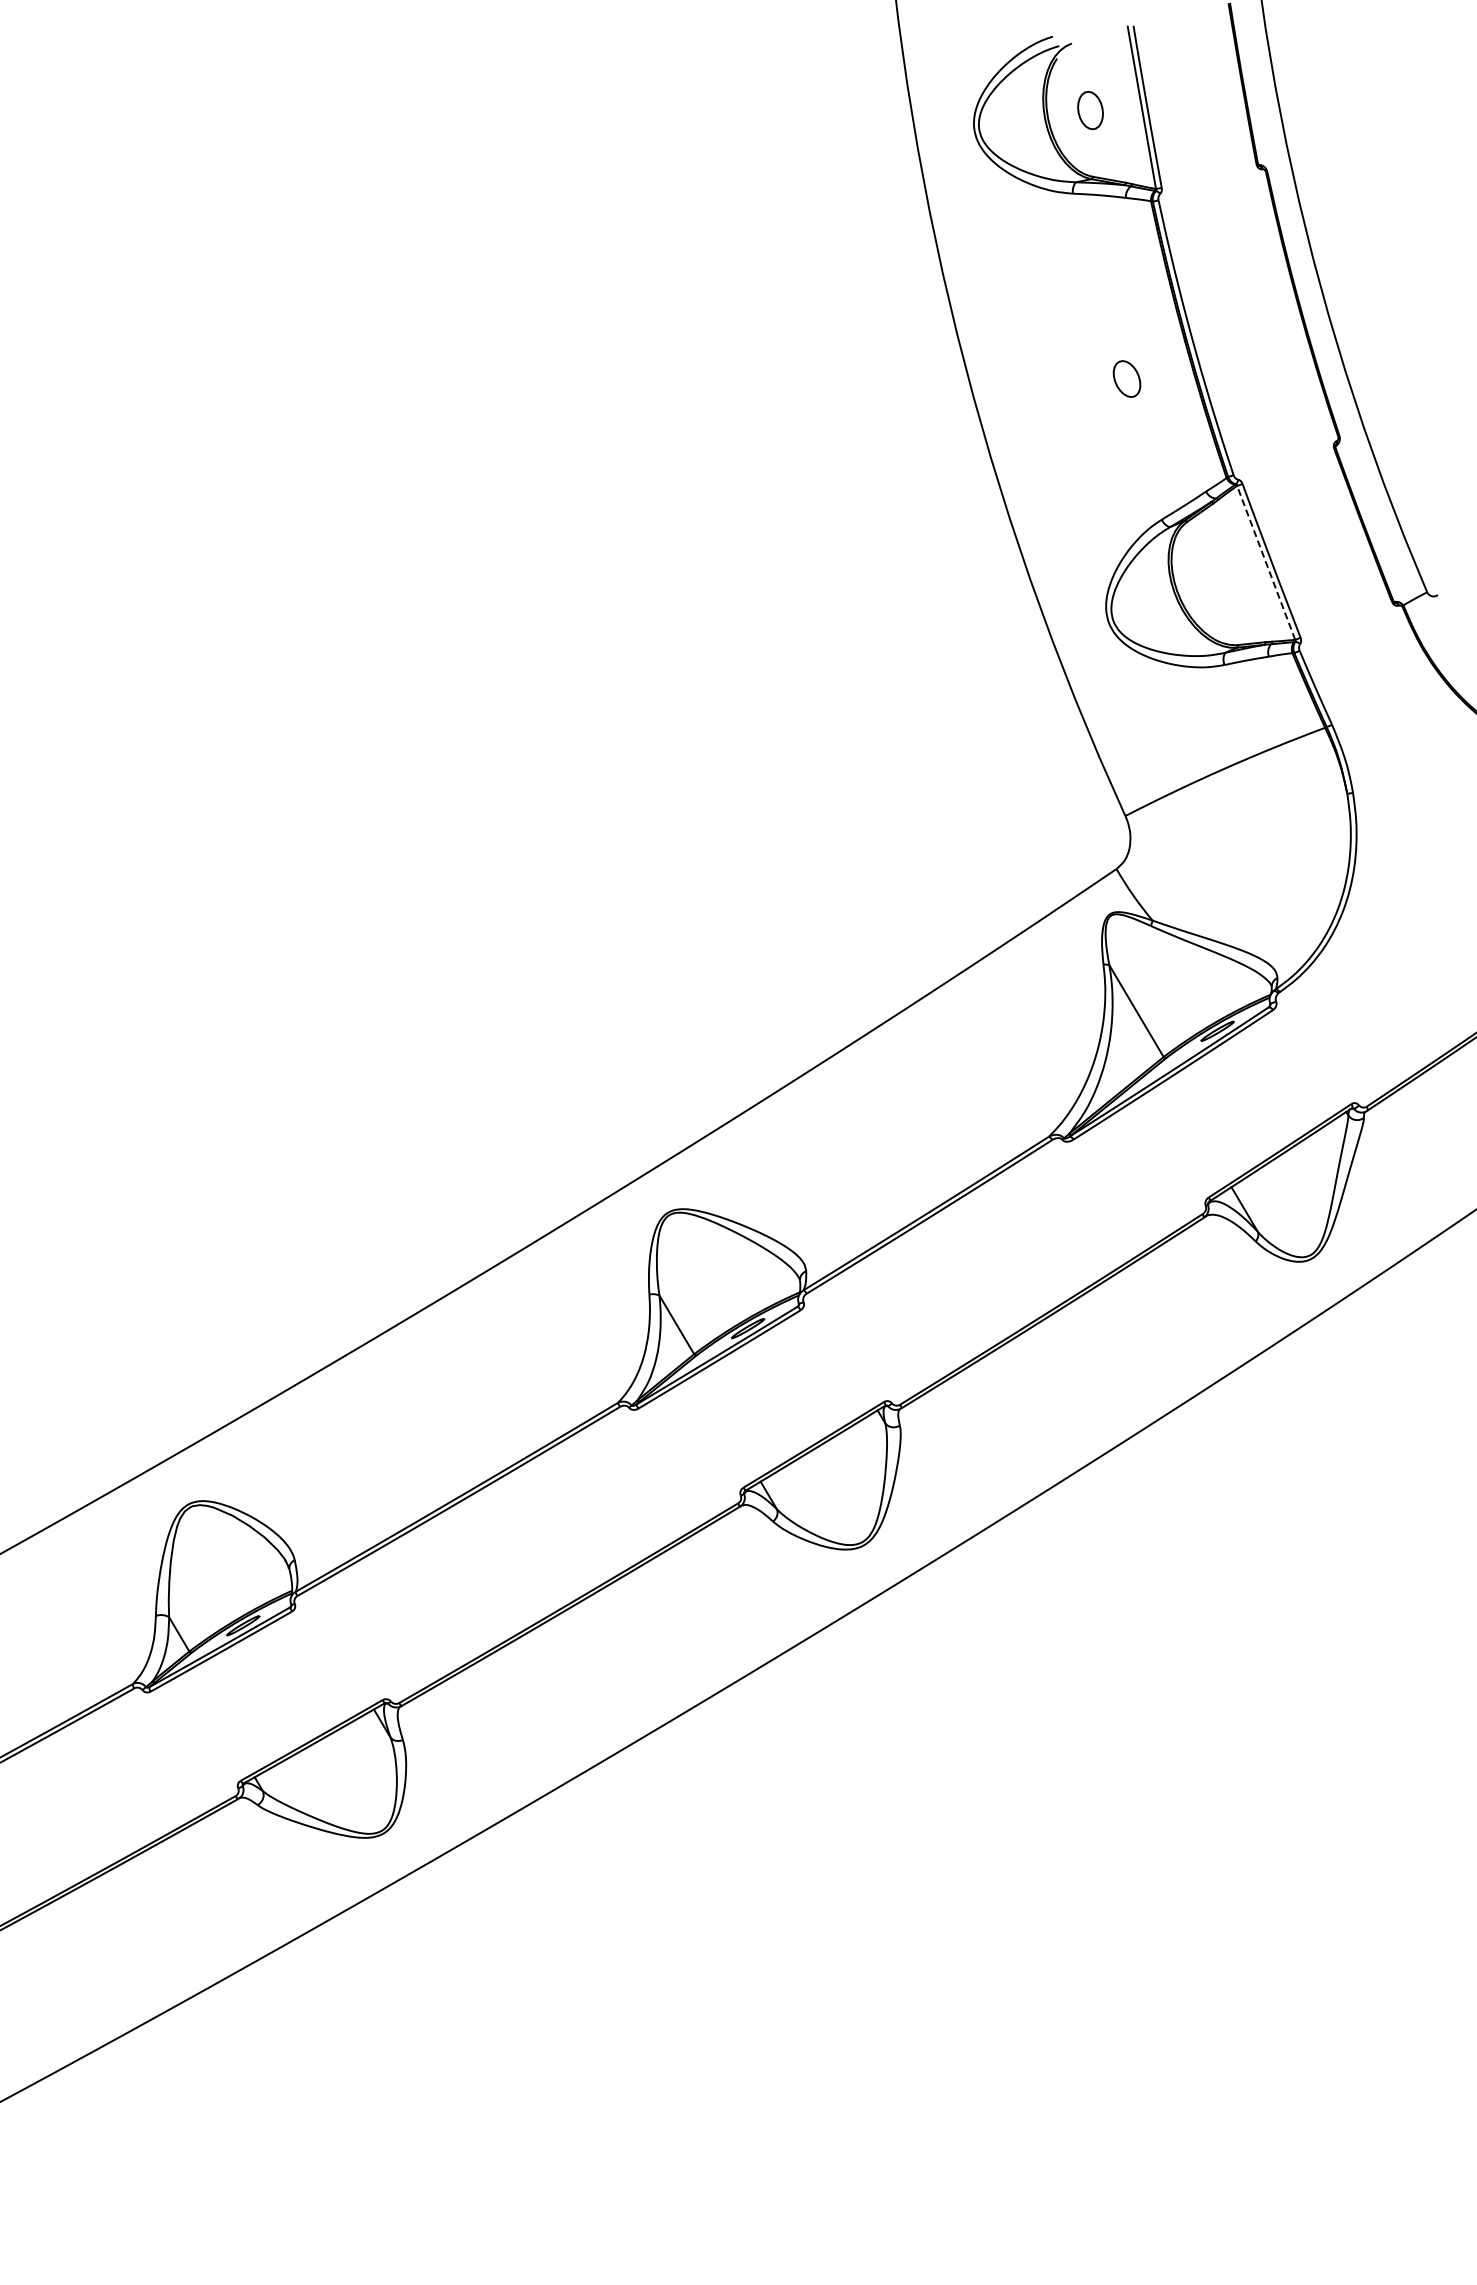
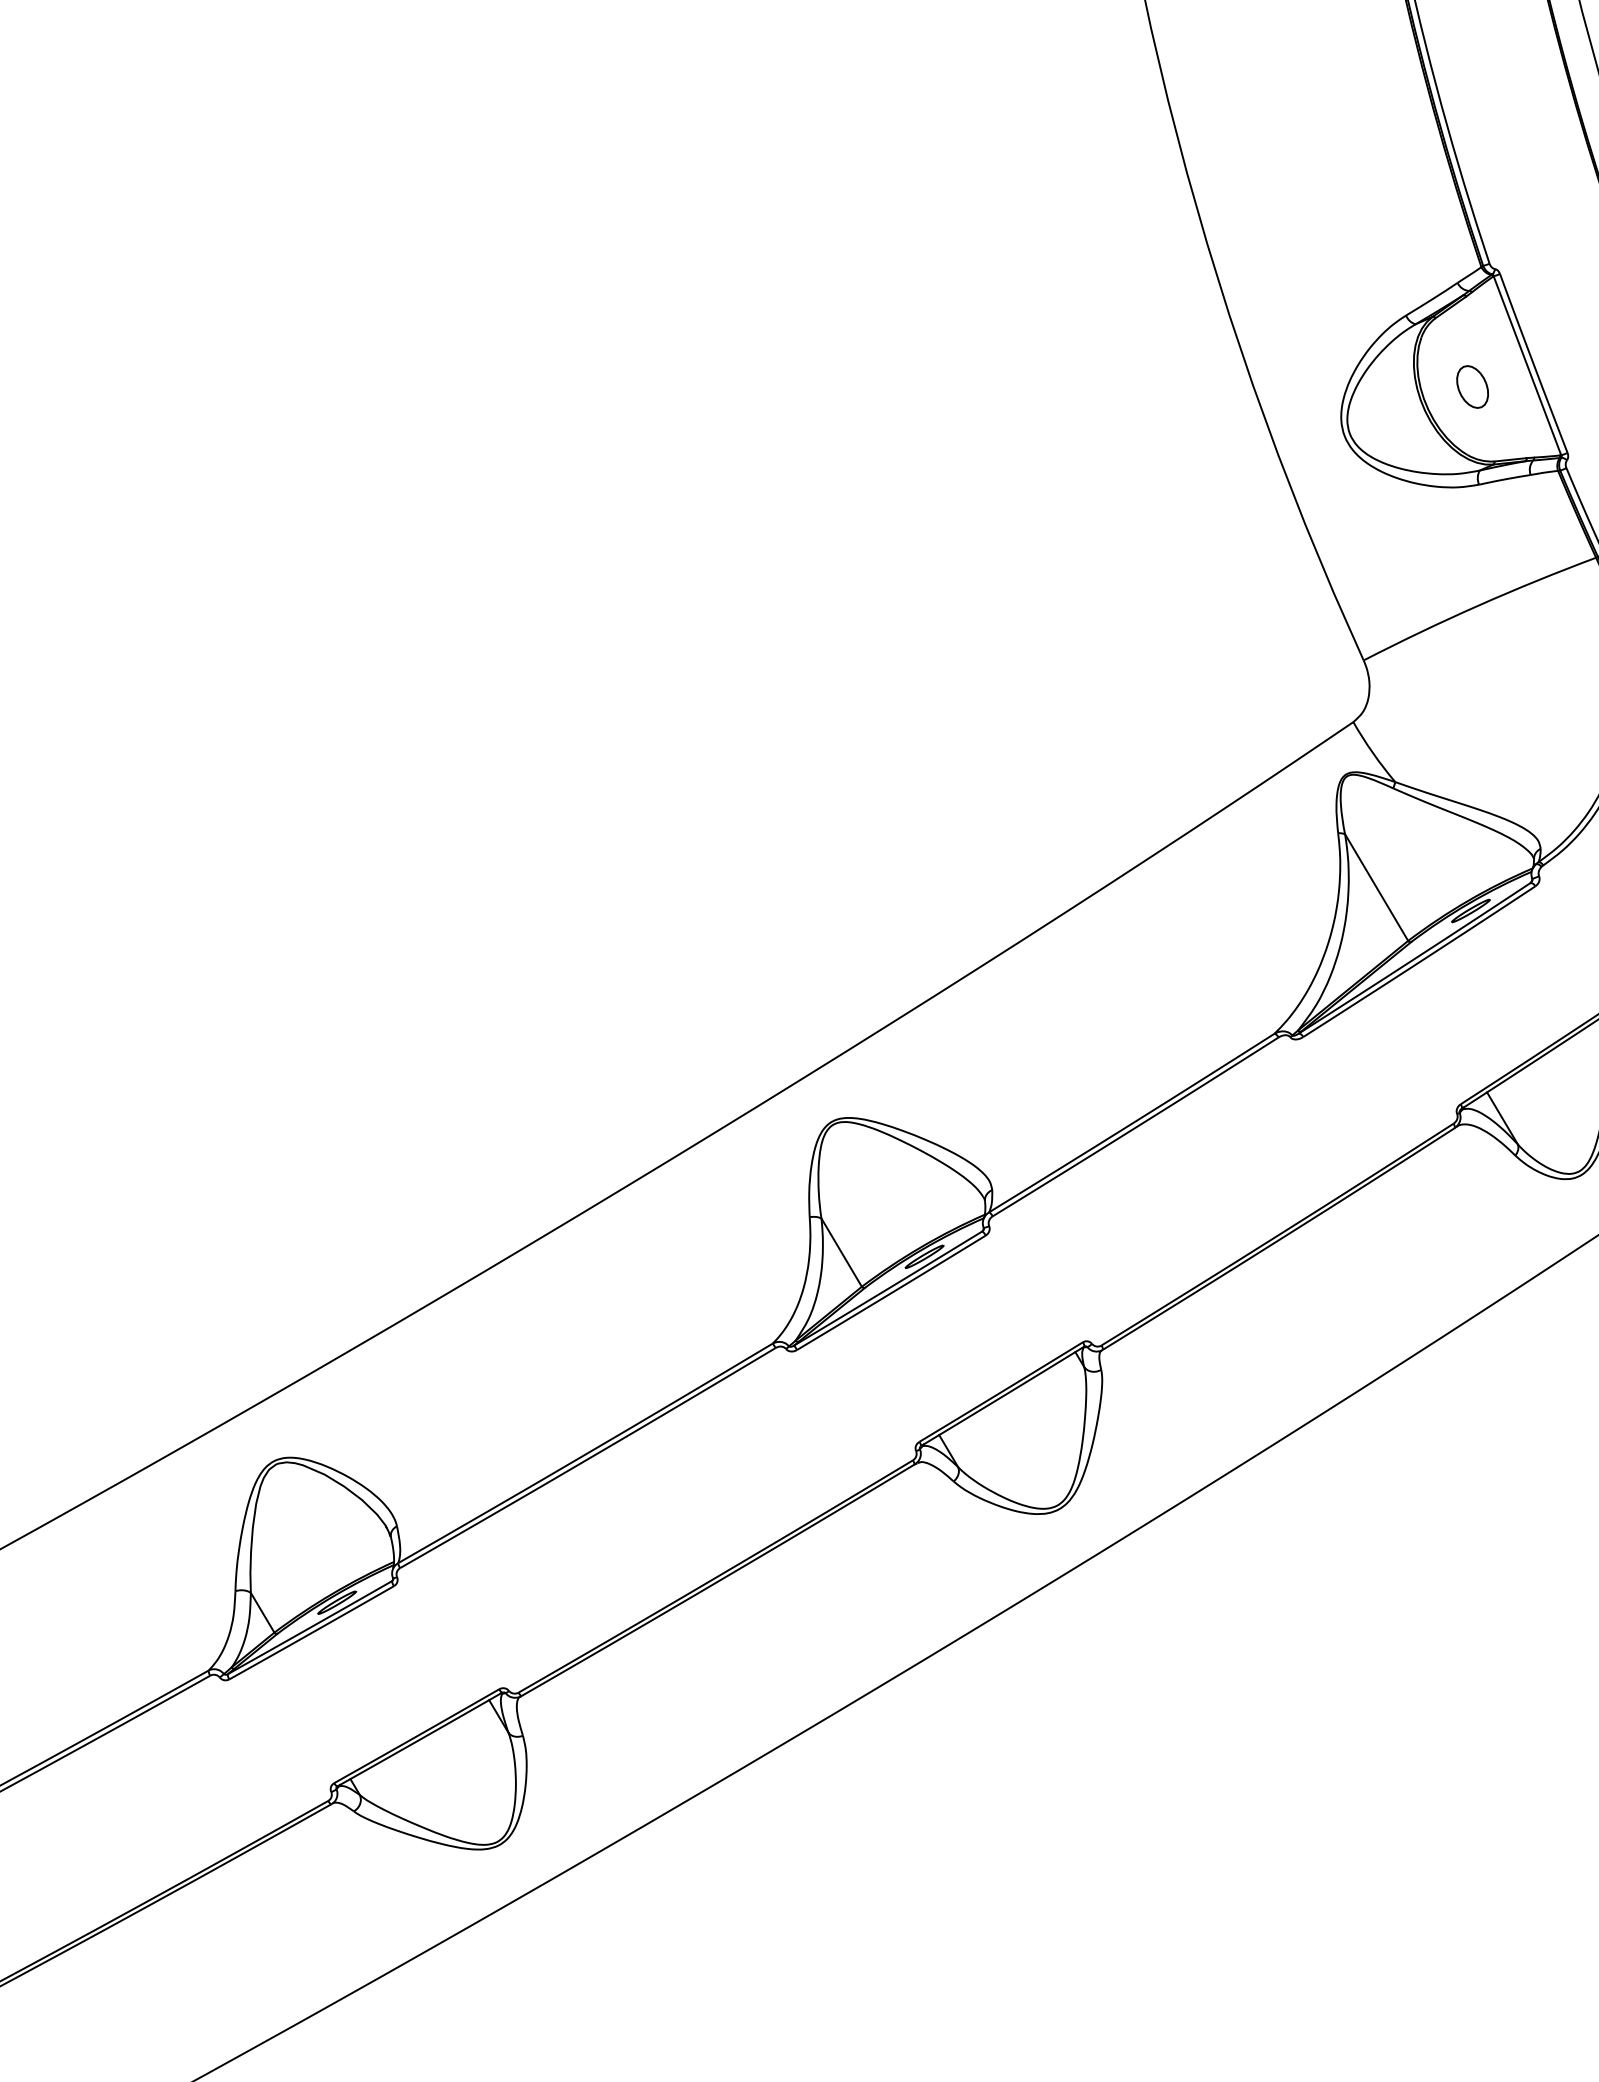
part: (1126, 378) -> (1472, 386), moved
line: (1265, 562) -> (1526, 365), dashed -> solid

